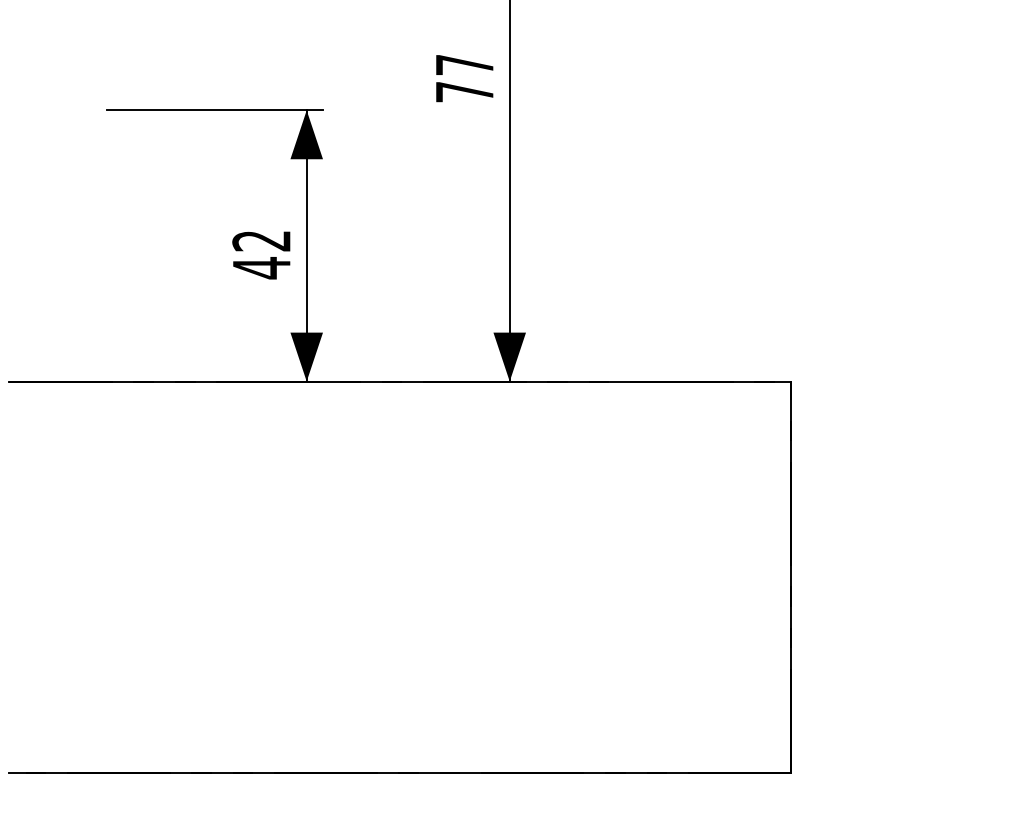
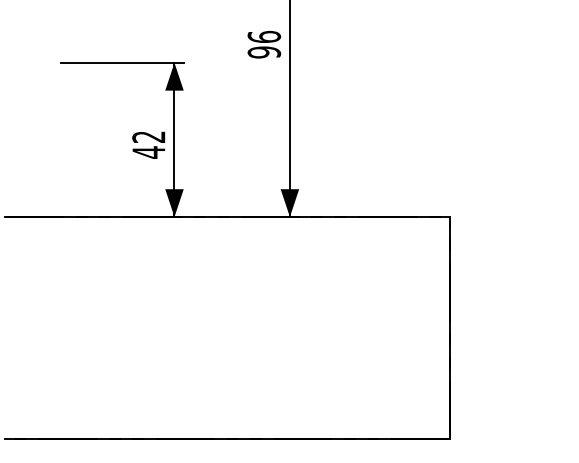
text: (465, 78) -> (264, 44), 77 -> 96

